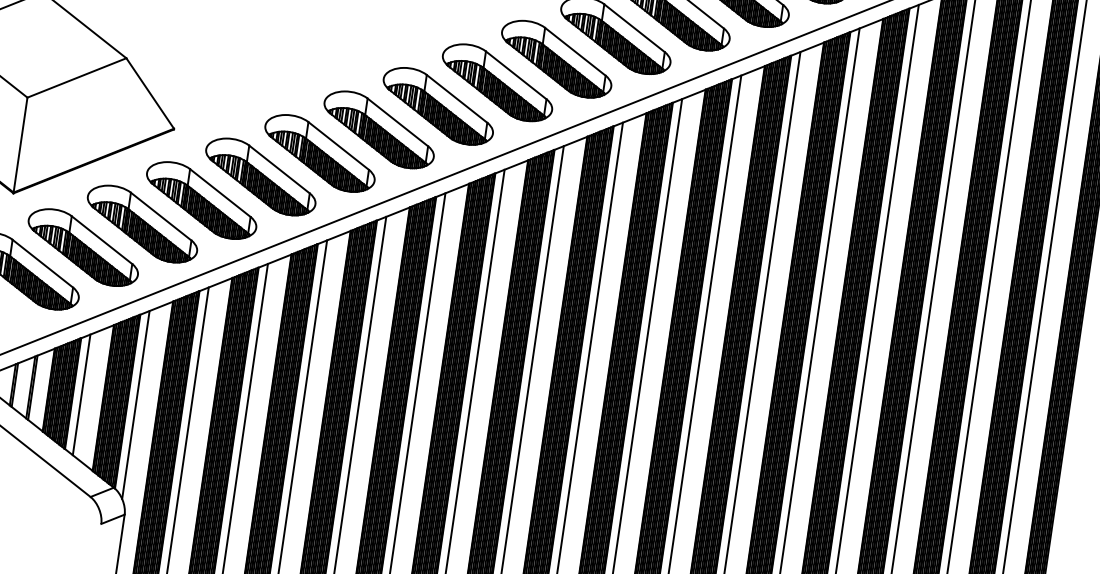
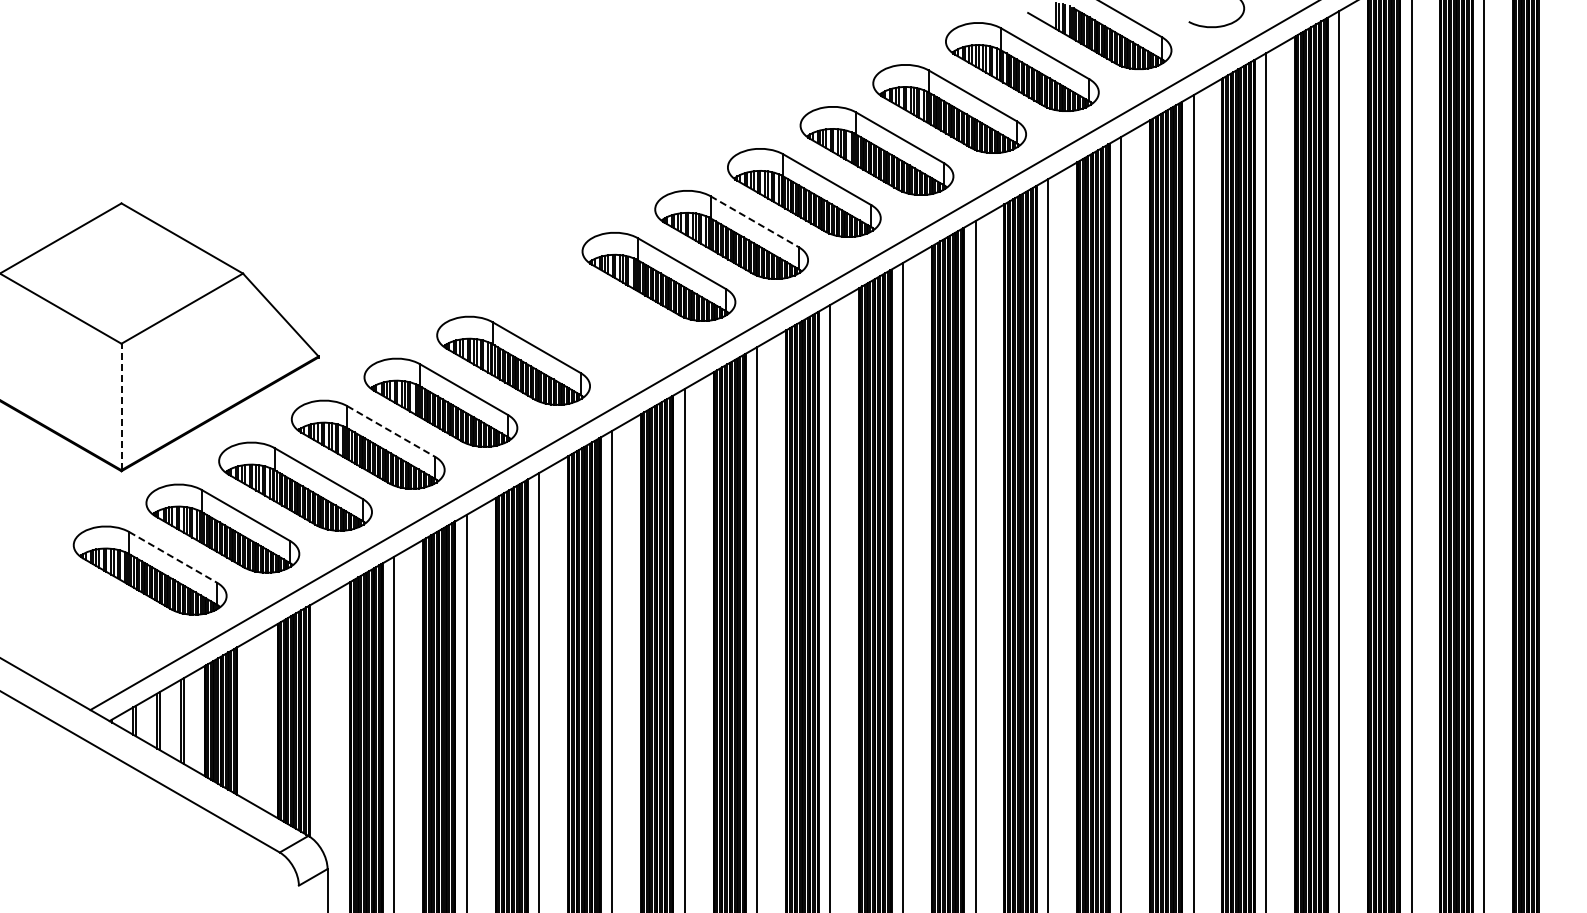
line: (516, 75) -> (754, 221), solid -> dashed
part: (379, 129) -> (586, 318), removed
line: (20, 144) -> (121, 406), solid -> dashed
line: (220, 193) -> (391, 431), solid -> dashed
line: (43, 263) -> (173, 557), solid -> dashed
line: (81, 394) -> (248, 720), removed
line: (136, 404) -> (321, 723), removed

